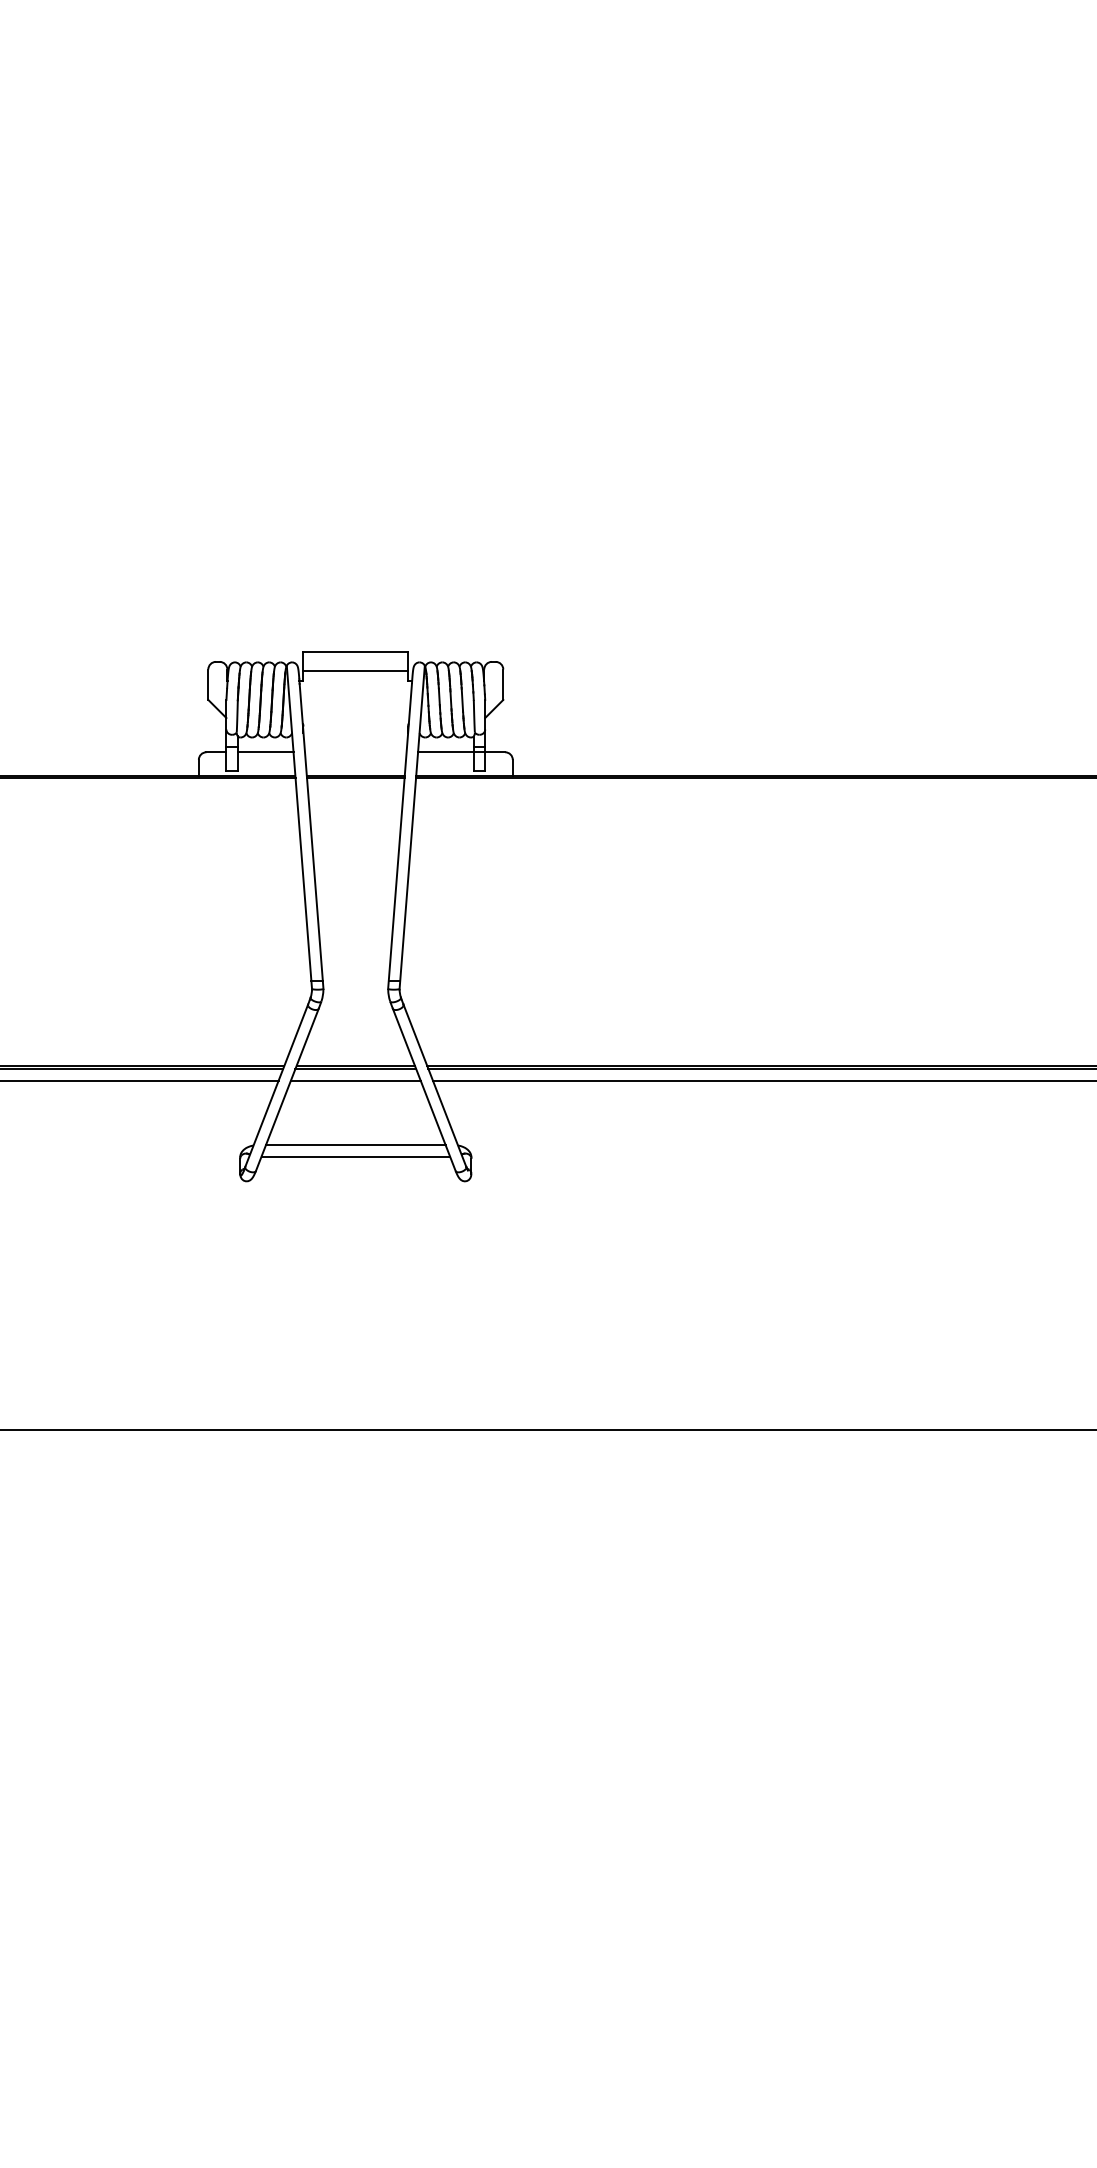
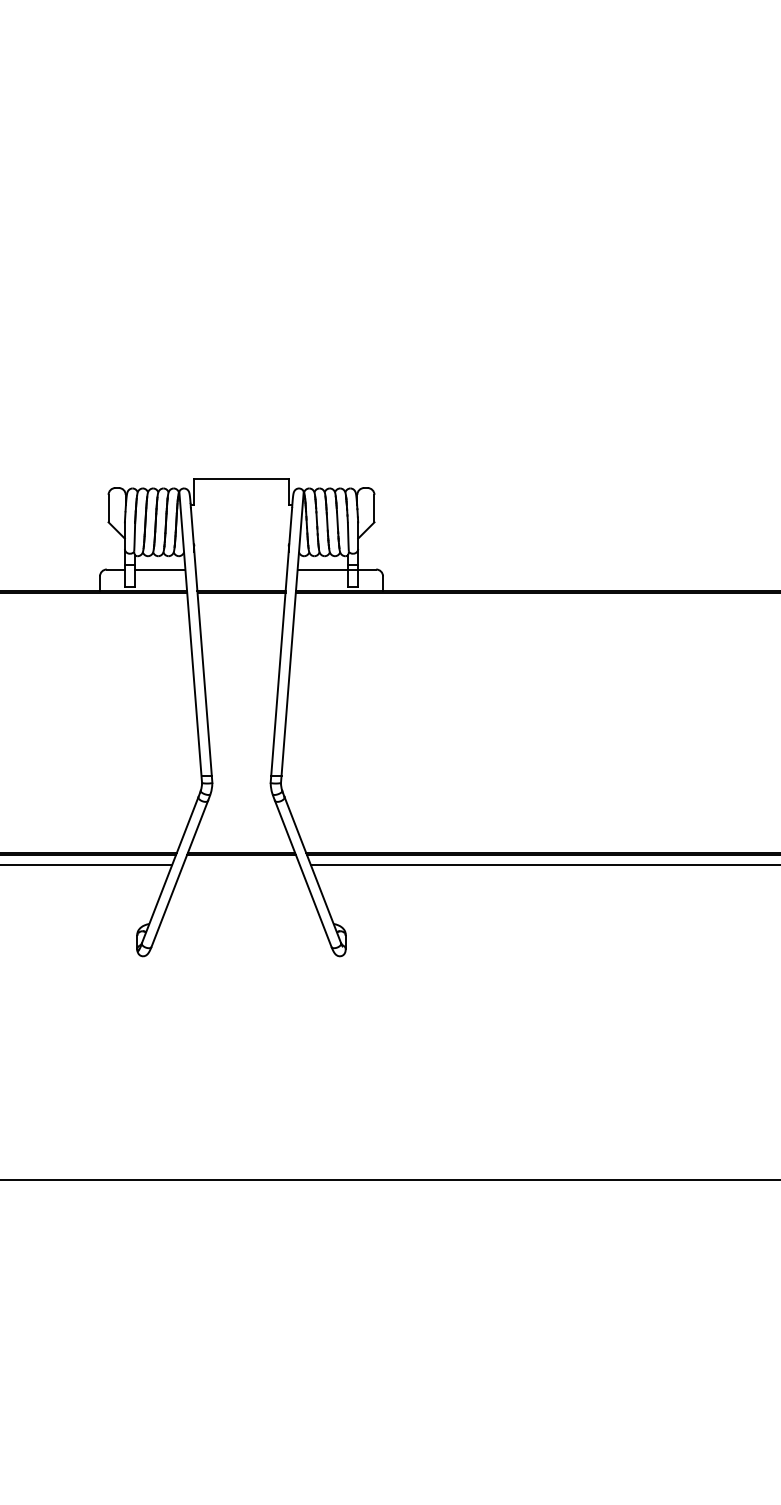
line: (355, 671) -> (241, 496), removed
line: (355, 1080) -> (241, 865), removed
line: (355, 1145) -> (241, 924), removed
line: (355, 1156) -> (241, 933), removed

